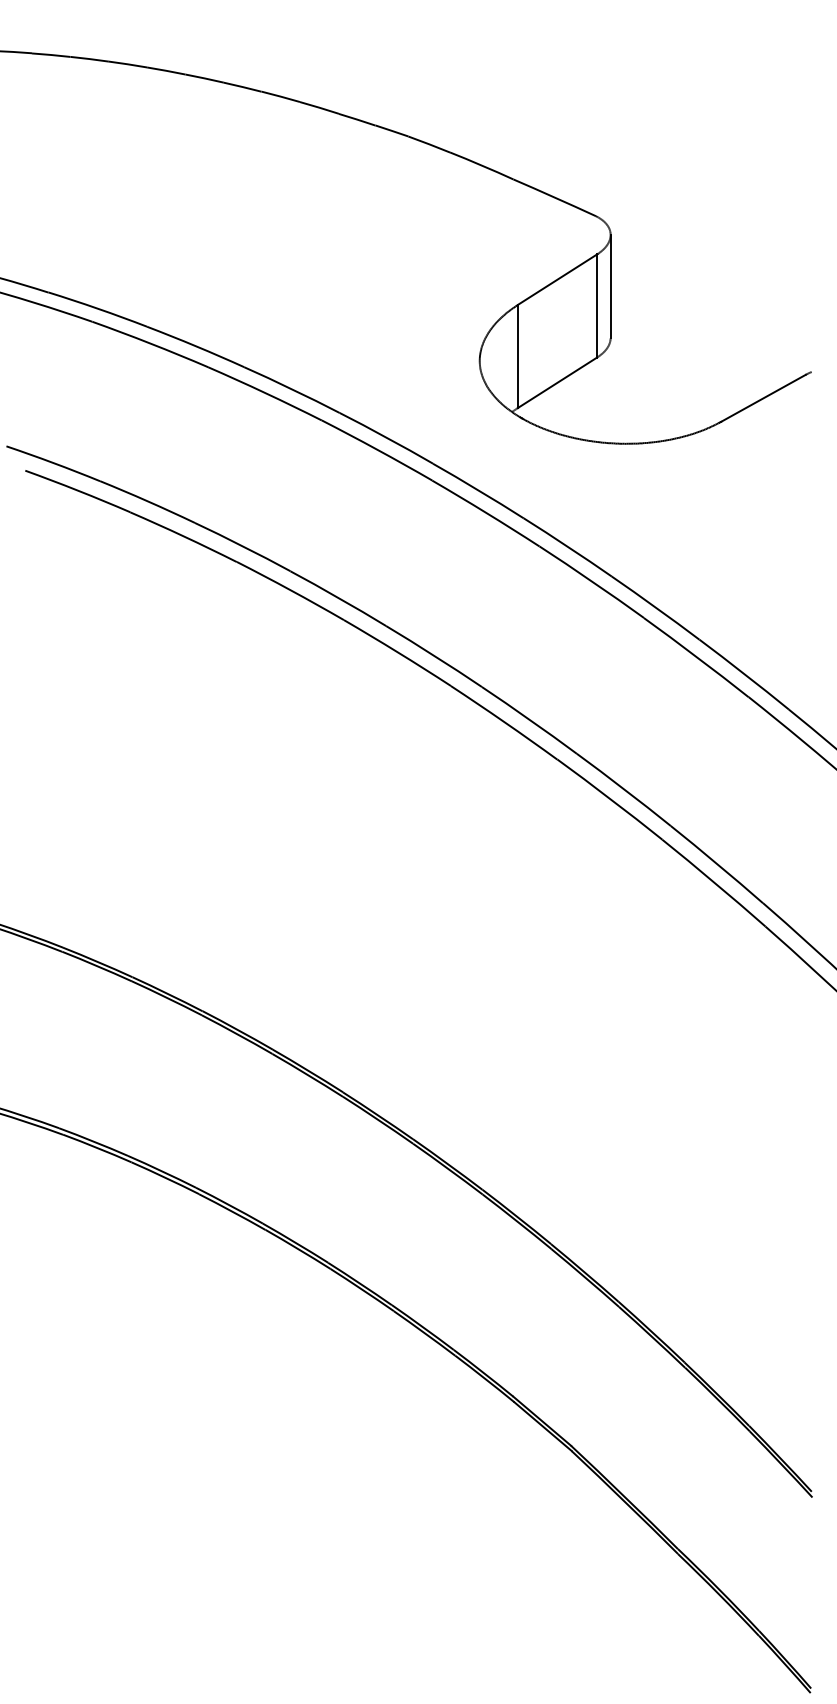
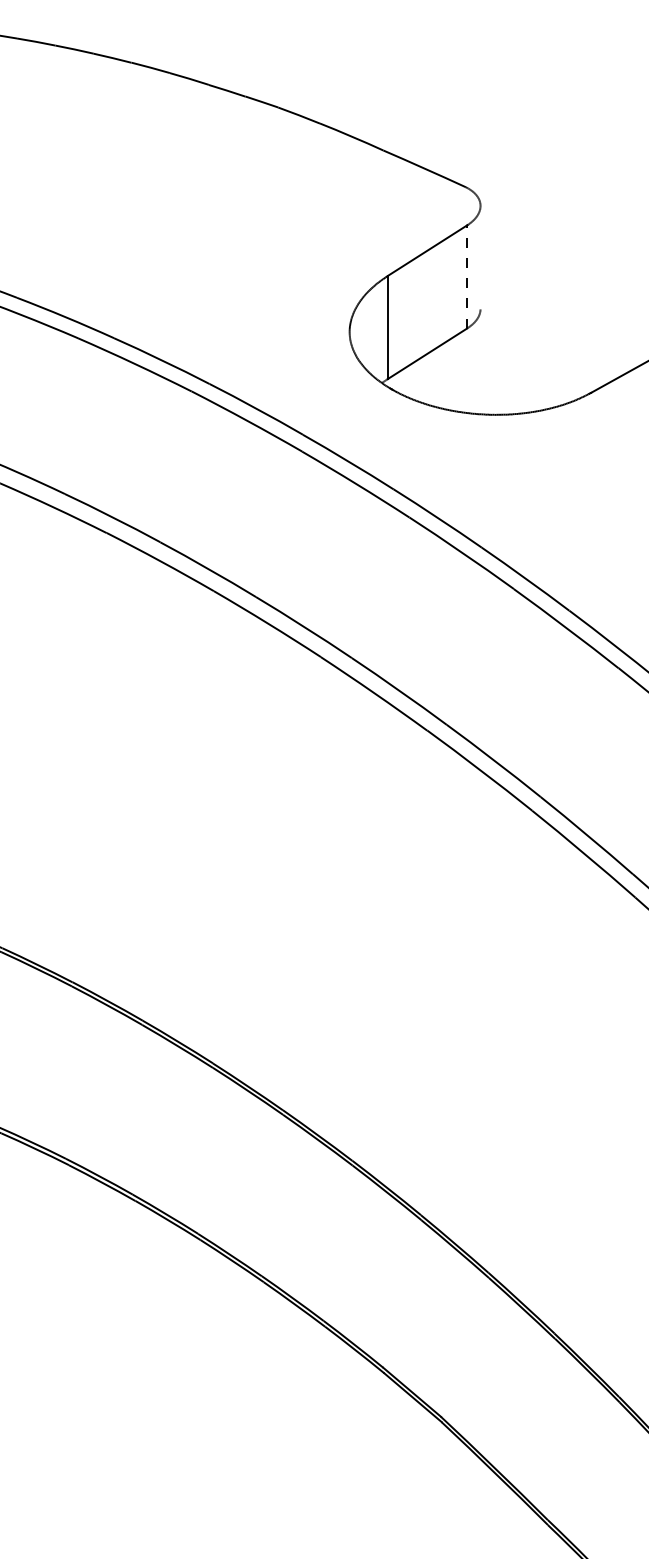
line: (610, 286) -> (480, 257), removed
line: (597, 306) -> (467, 277), solid -> dashed

